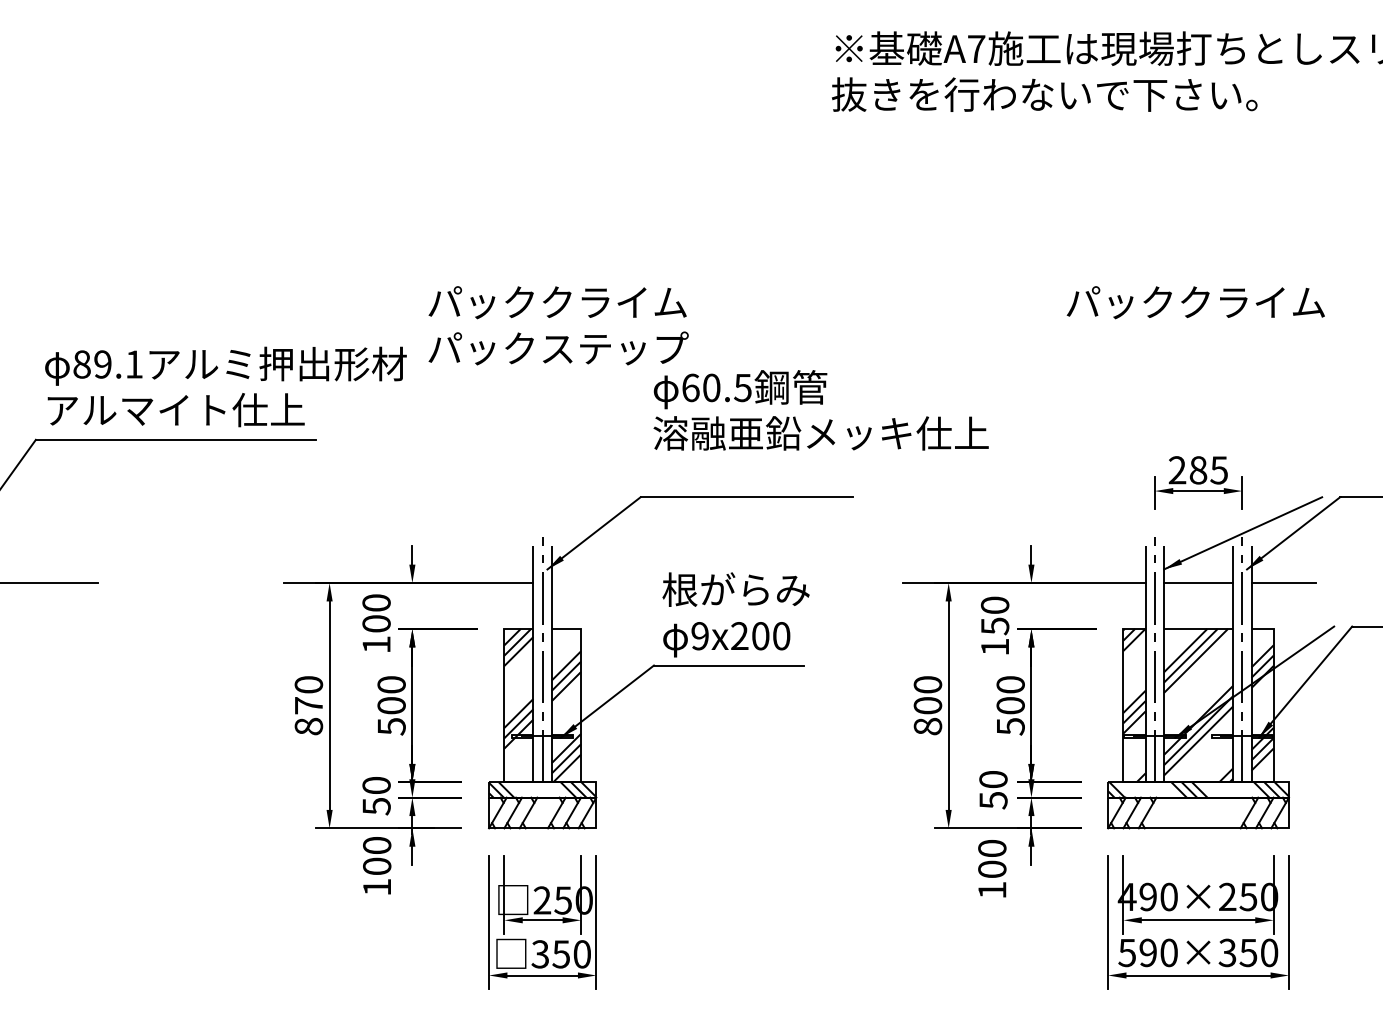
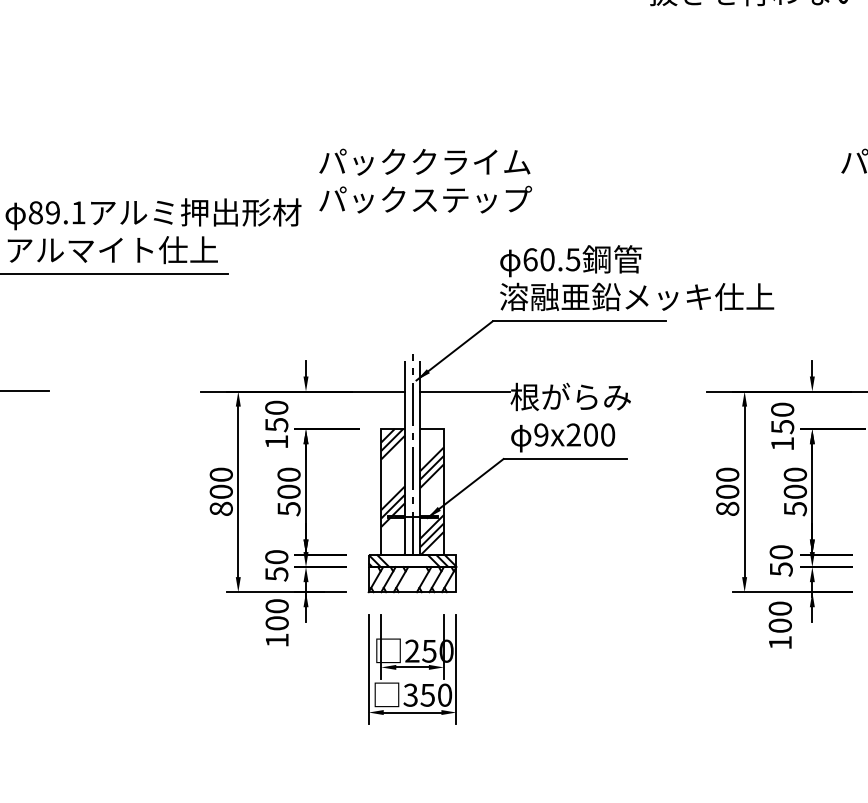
text: (820, 410) -> (636, 278), moved
line: (606, 583) -> (464, 391), added
text: (376, 623) -> (276, 424), 100 -> 150
text: (308, 705) -> (221, 491), 870 -> 800

